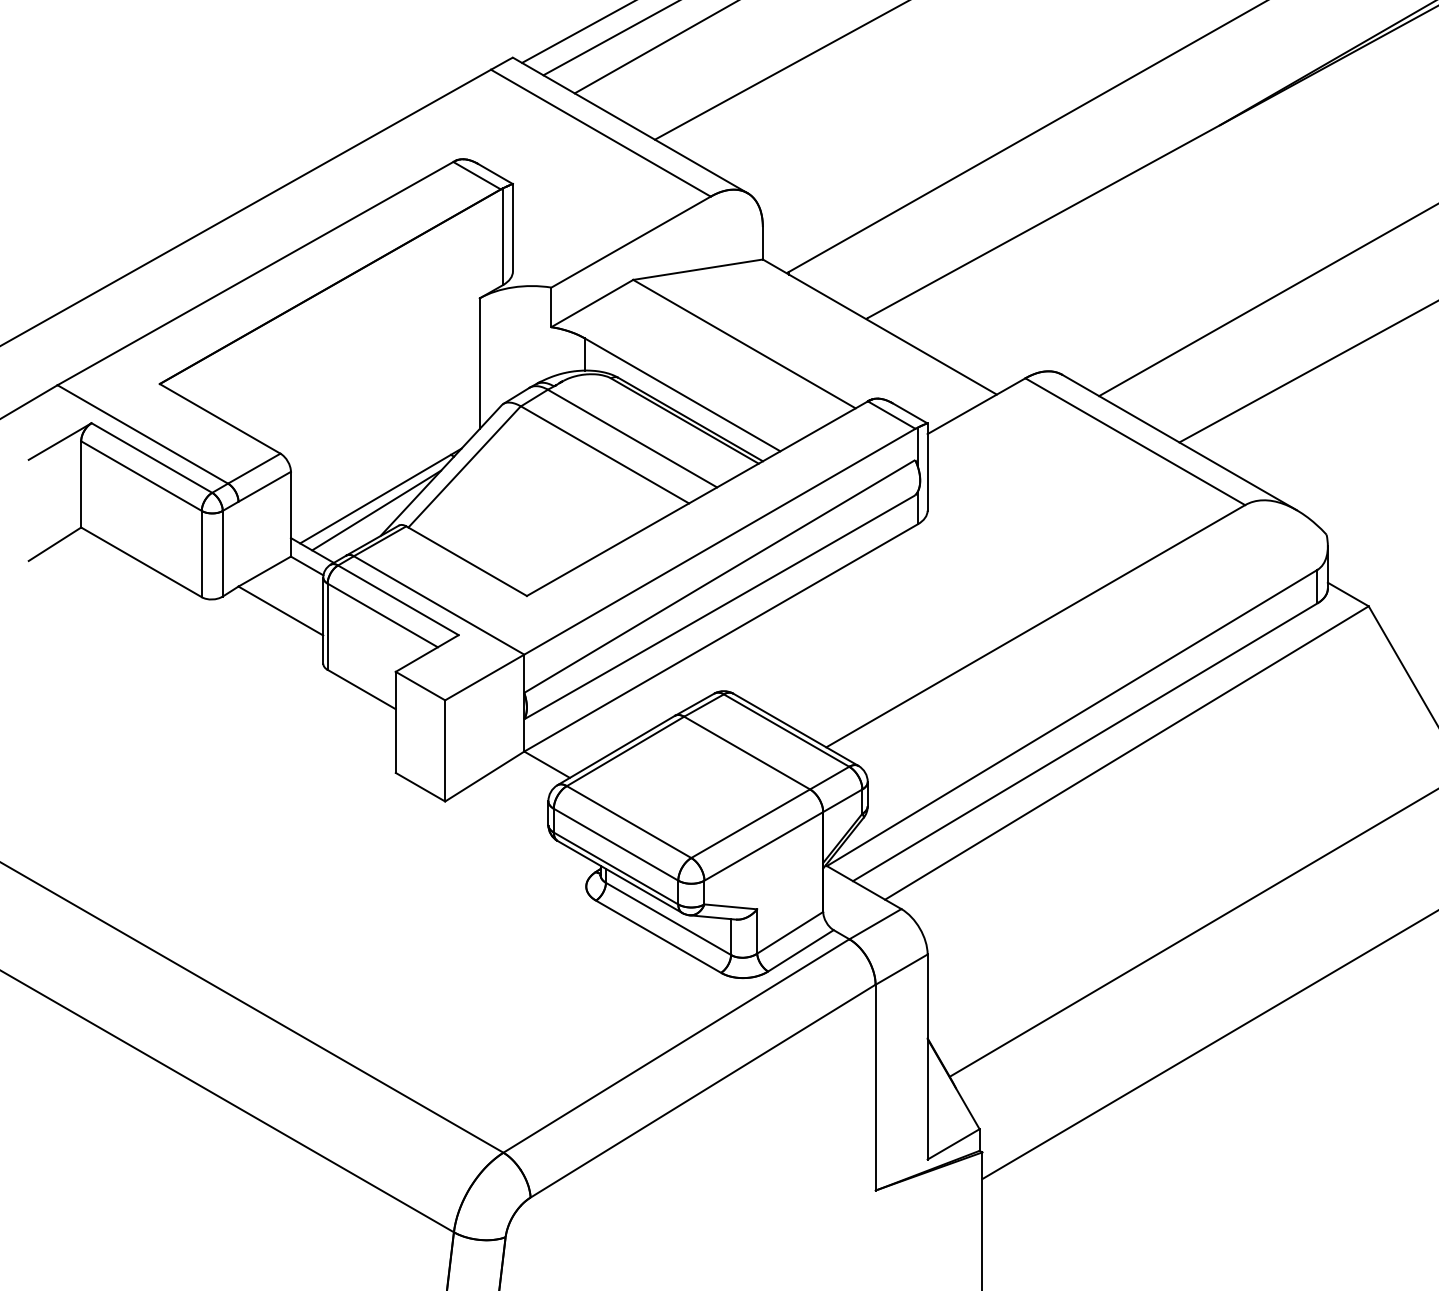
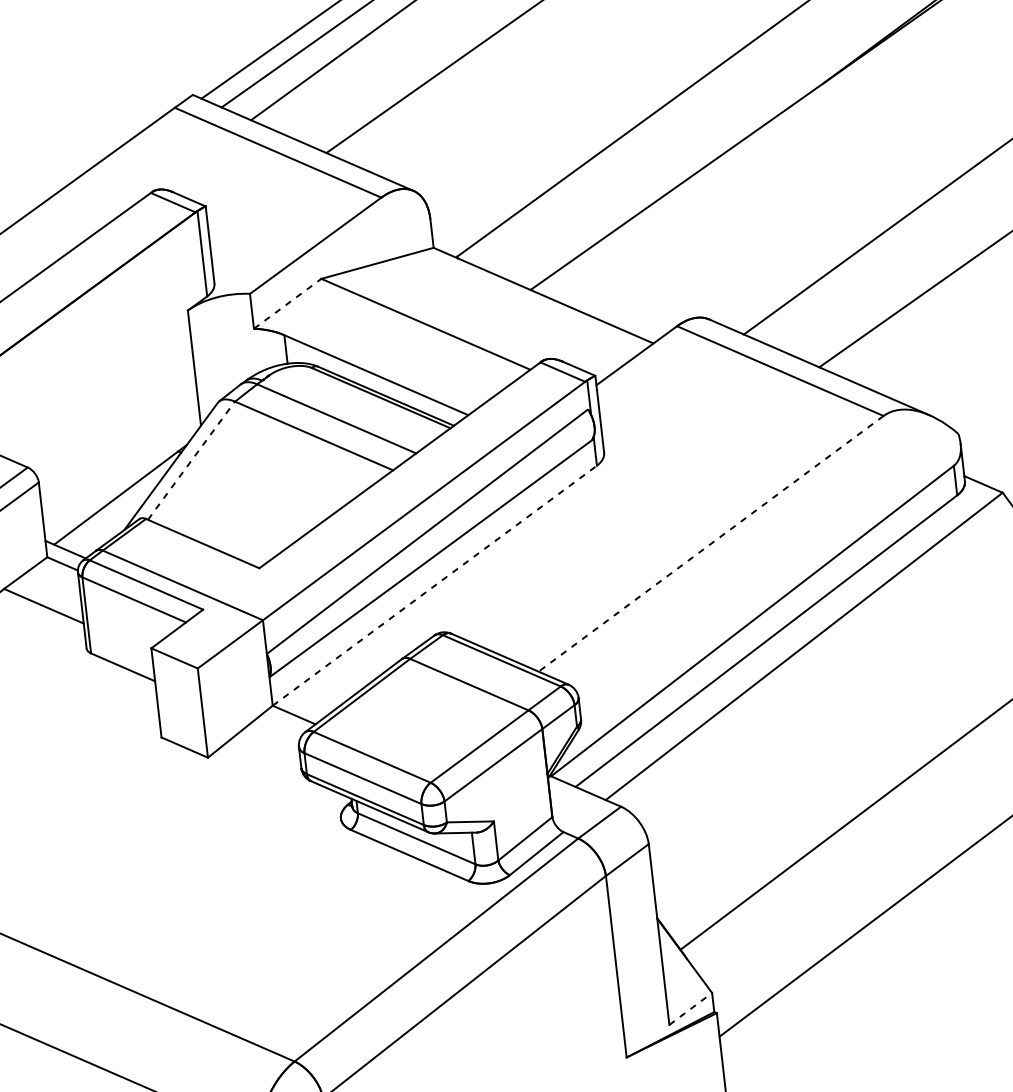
line: (592, 303) -> (287, 303), solid -> dashed
line: (464, 466) -> (191, 460), solid -> dashed
line: (376, 510) -> (118, 507), removed
line: (1035, 626) -> (710, 544), solid -> dashed
line: (721, 637) -> (435, 585), solid -> dashed
line: (954, 1144) -> (691, 1008), solid -> dashed

